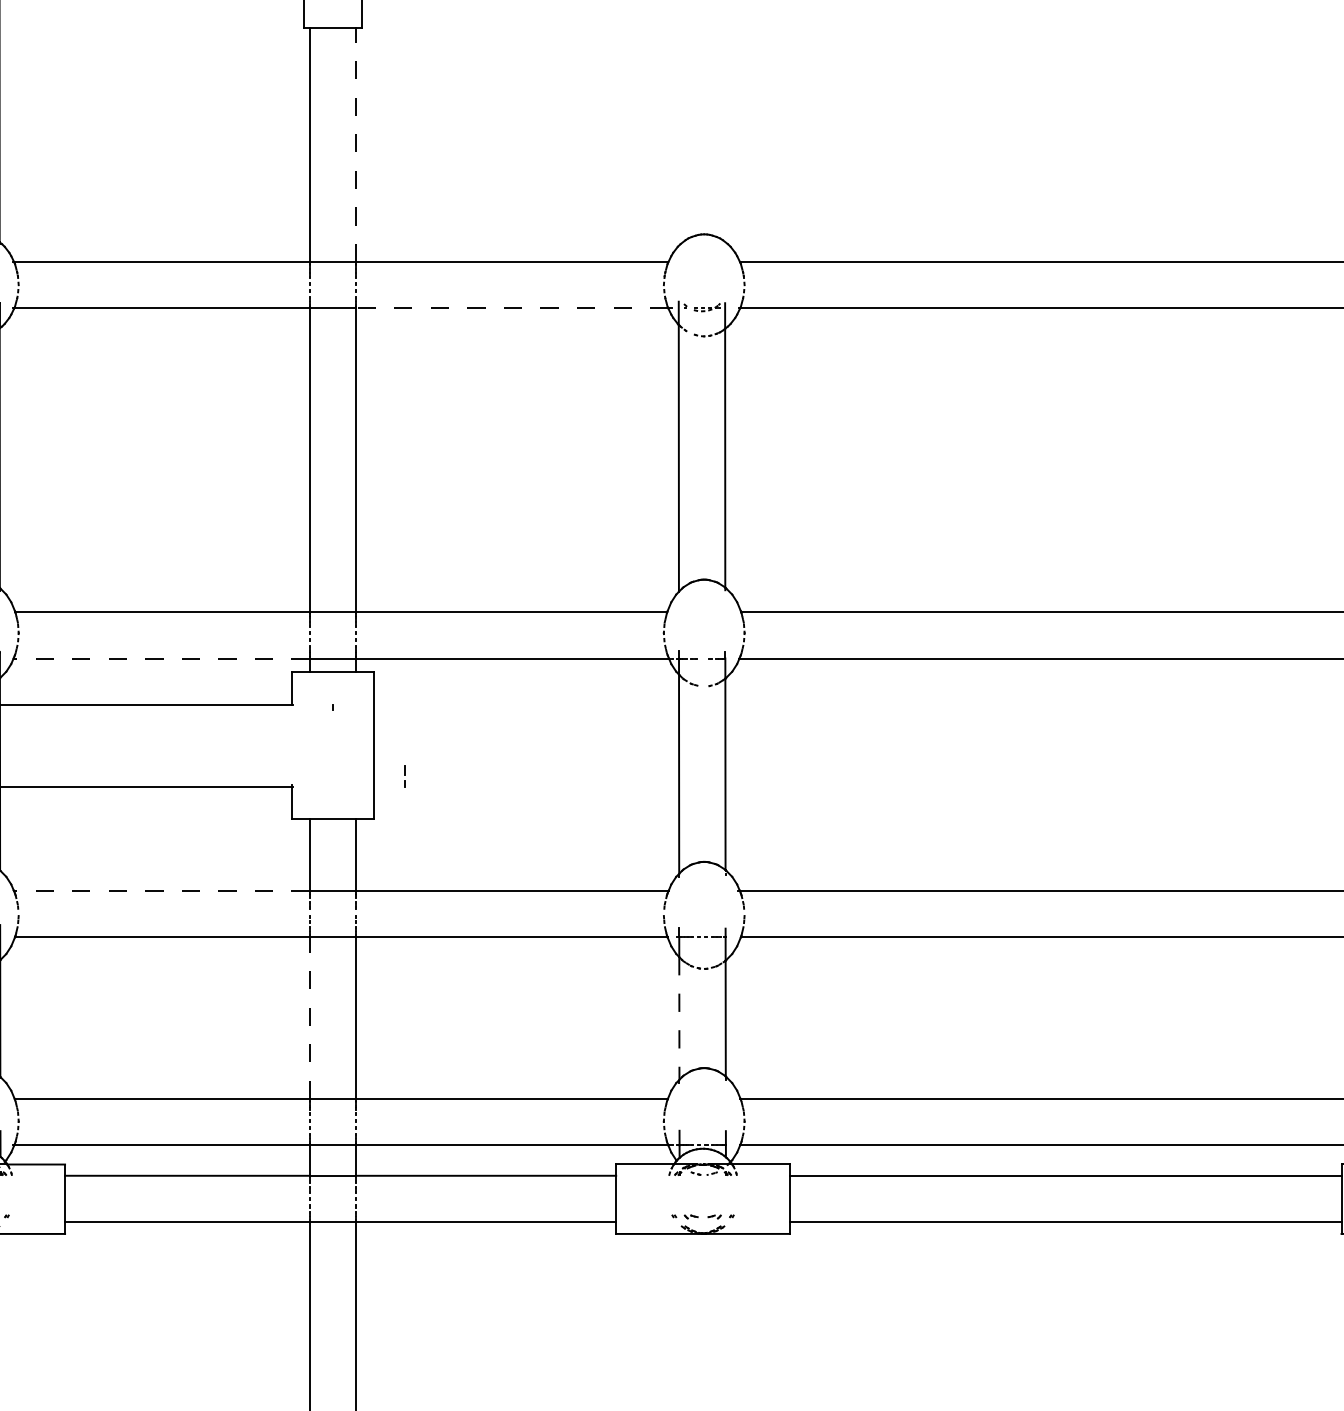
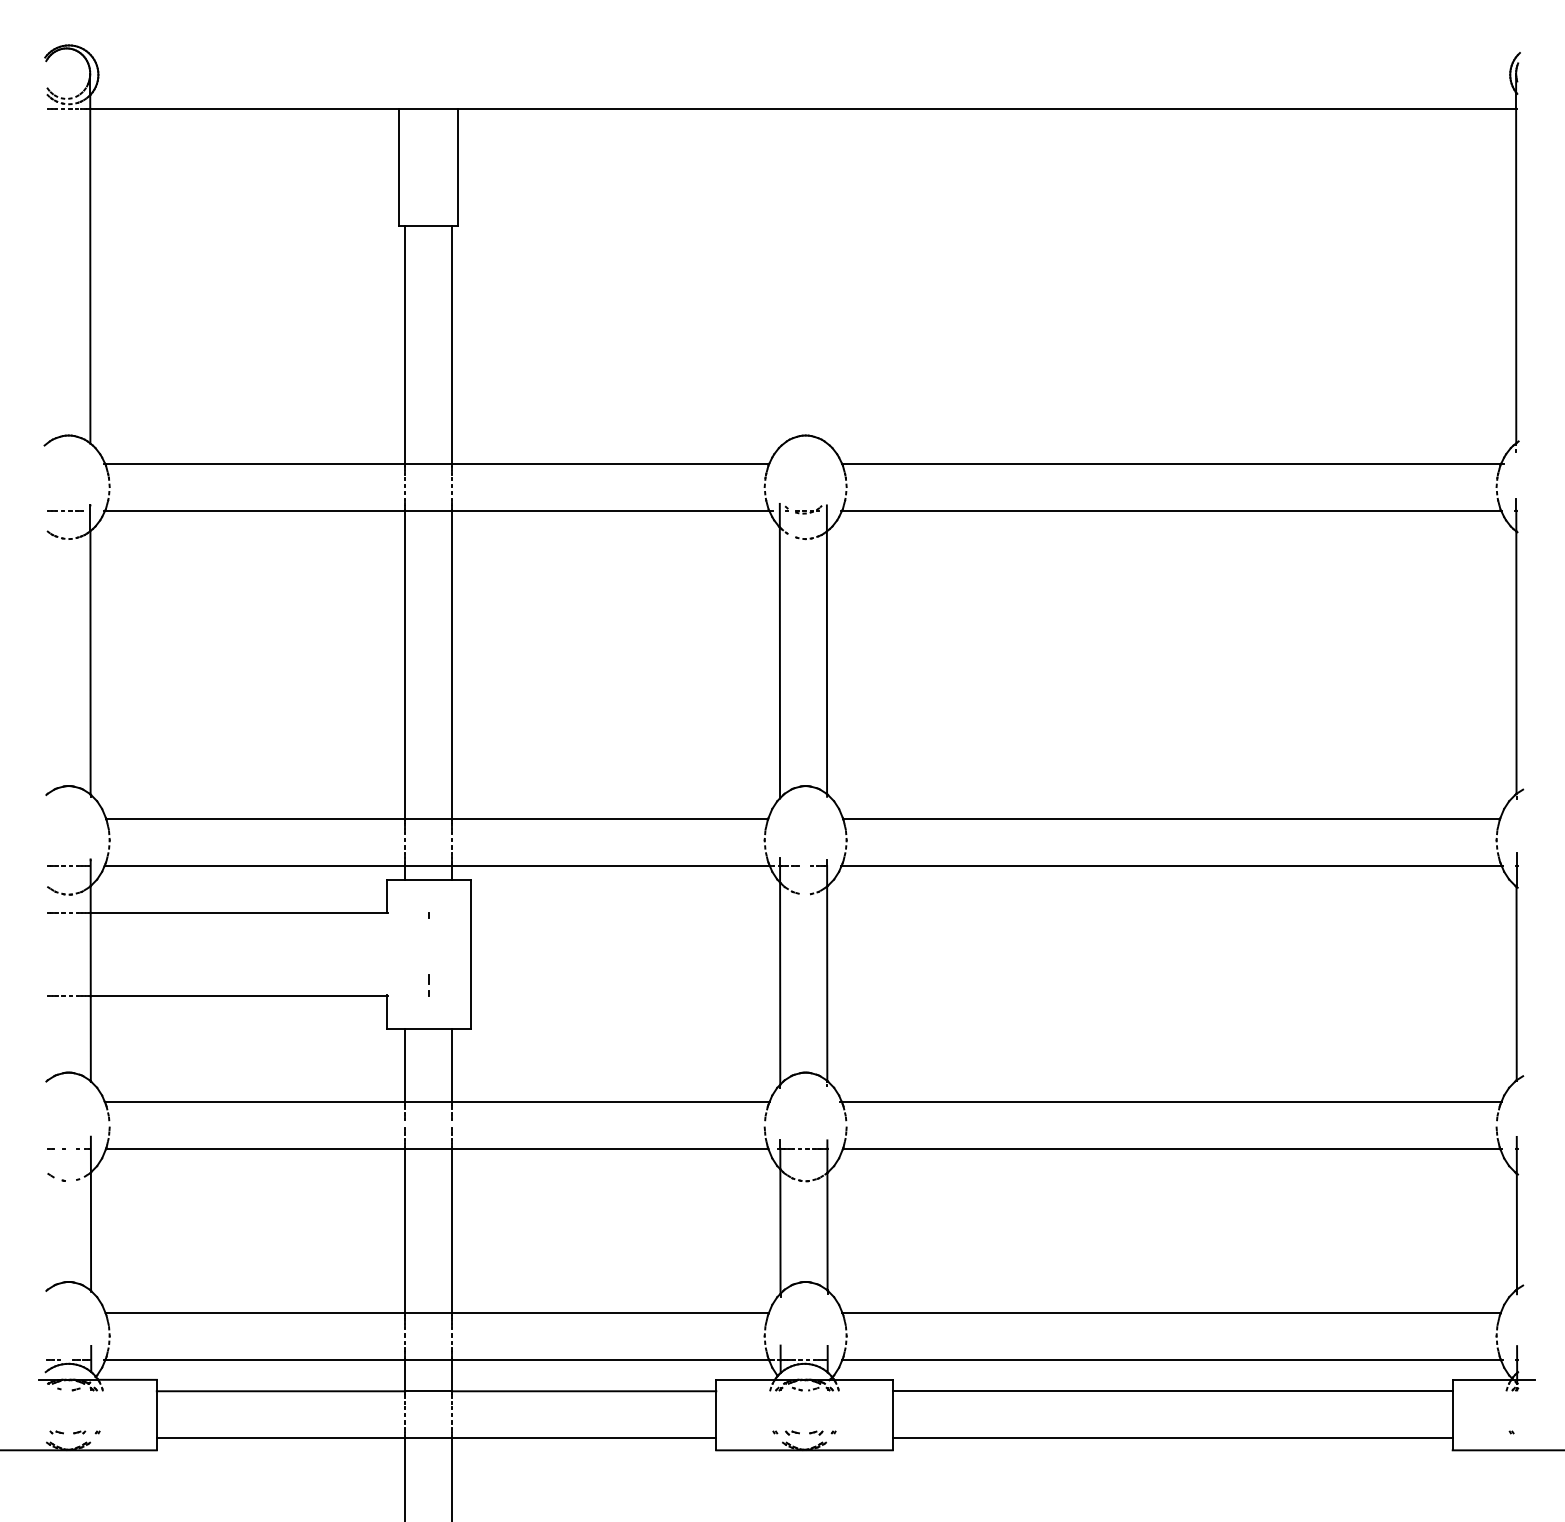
line: (356, 145) -> (452, 345), dashed -> solid
line: (511, 308) -> (610, 510), dashed -> solid
line: (161, 658) -> (254, 866), dashed -> solid
line: (404, 775) -> (428, 984), moved
line: (161, 890) -> (254, 1101), dashed -> solid
line: (310, 1017) -> (405, 1230), dashed -> solid
line: (679, 1019) -> (780, 1232), dashed -> solid

